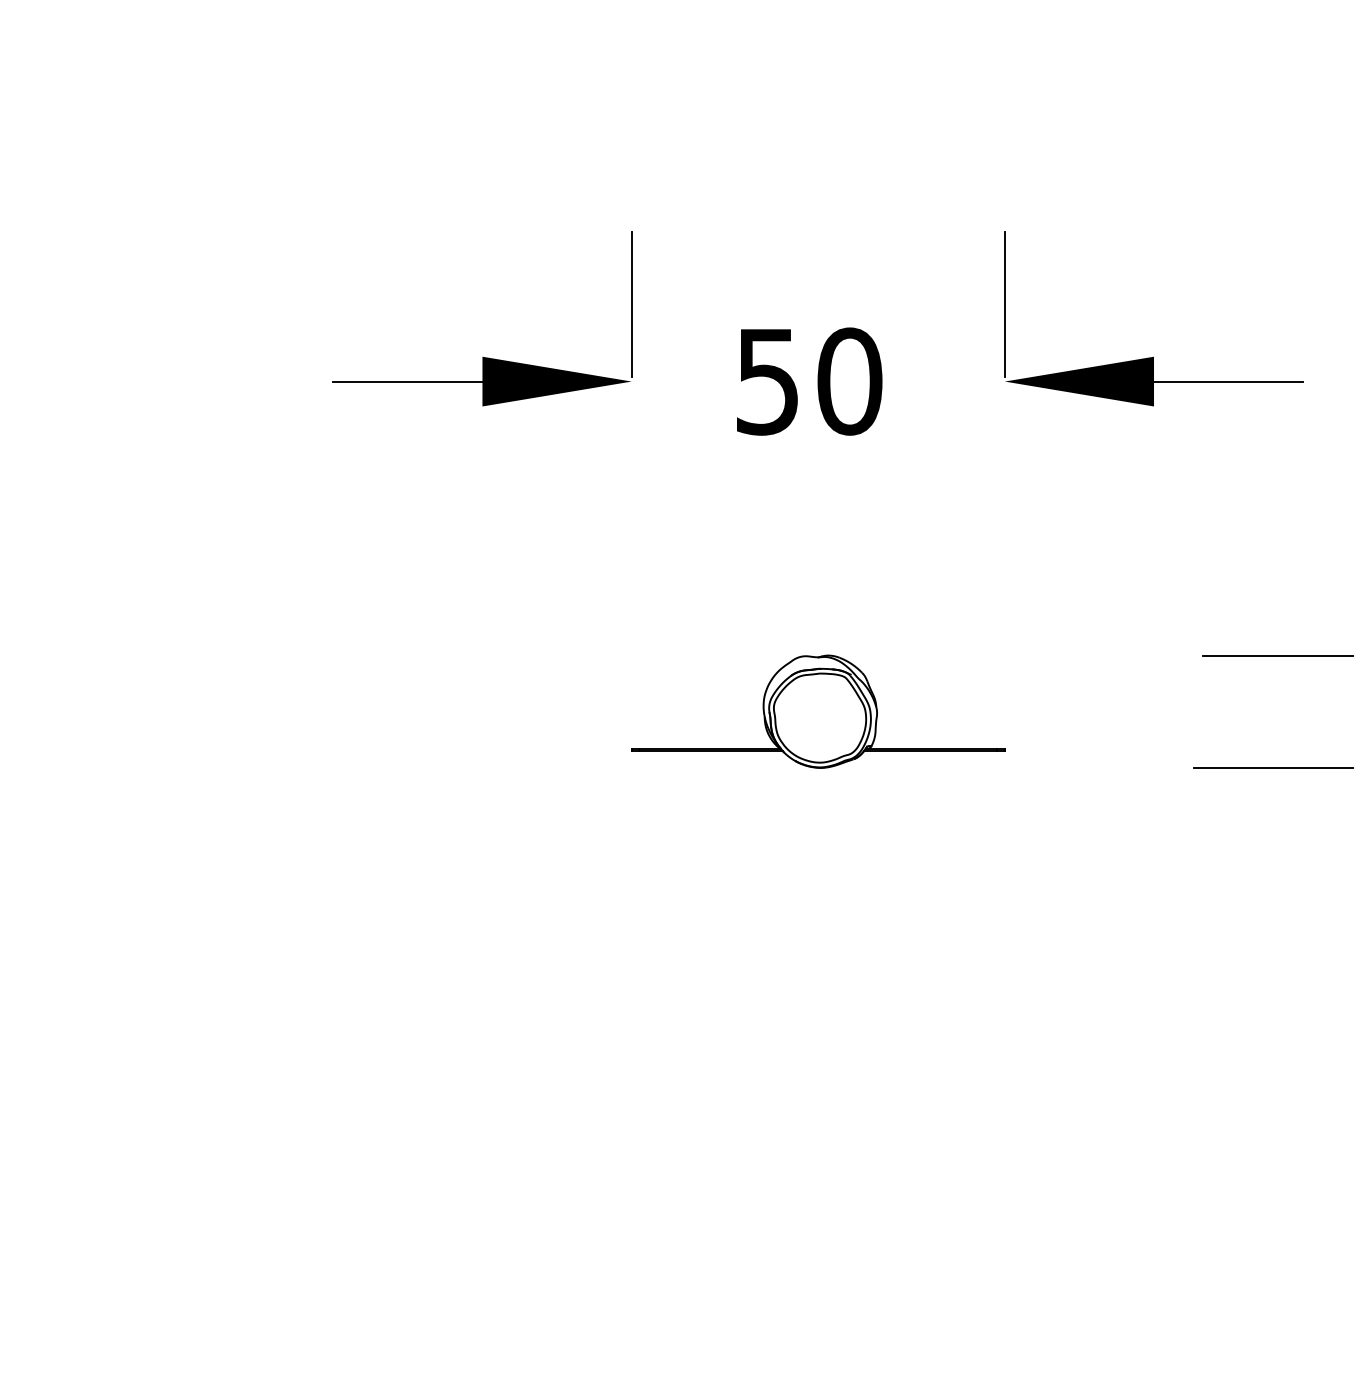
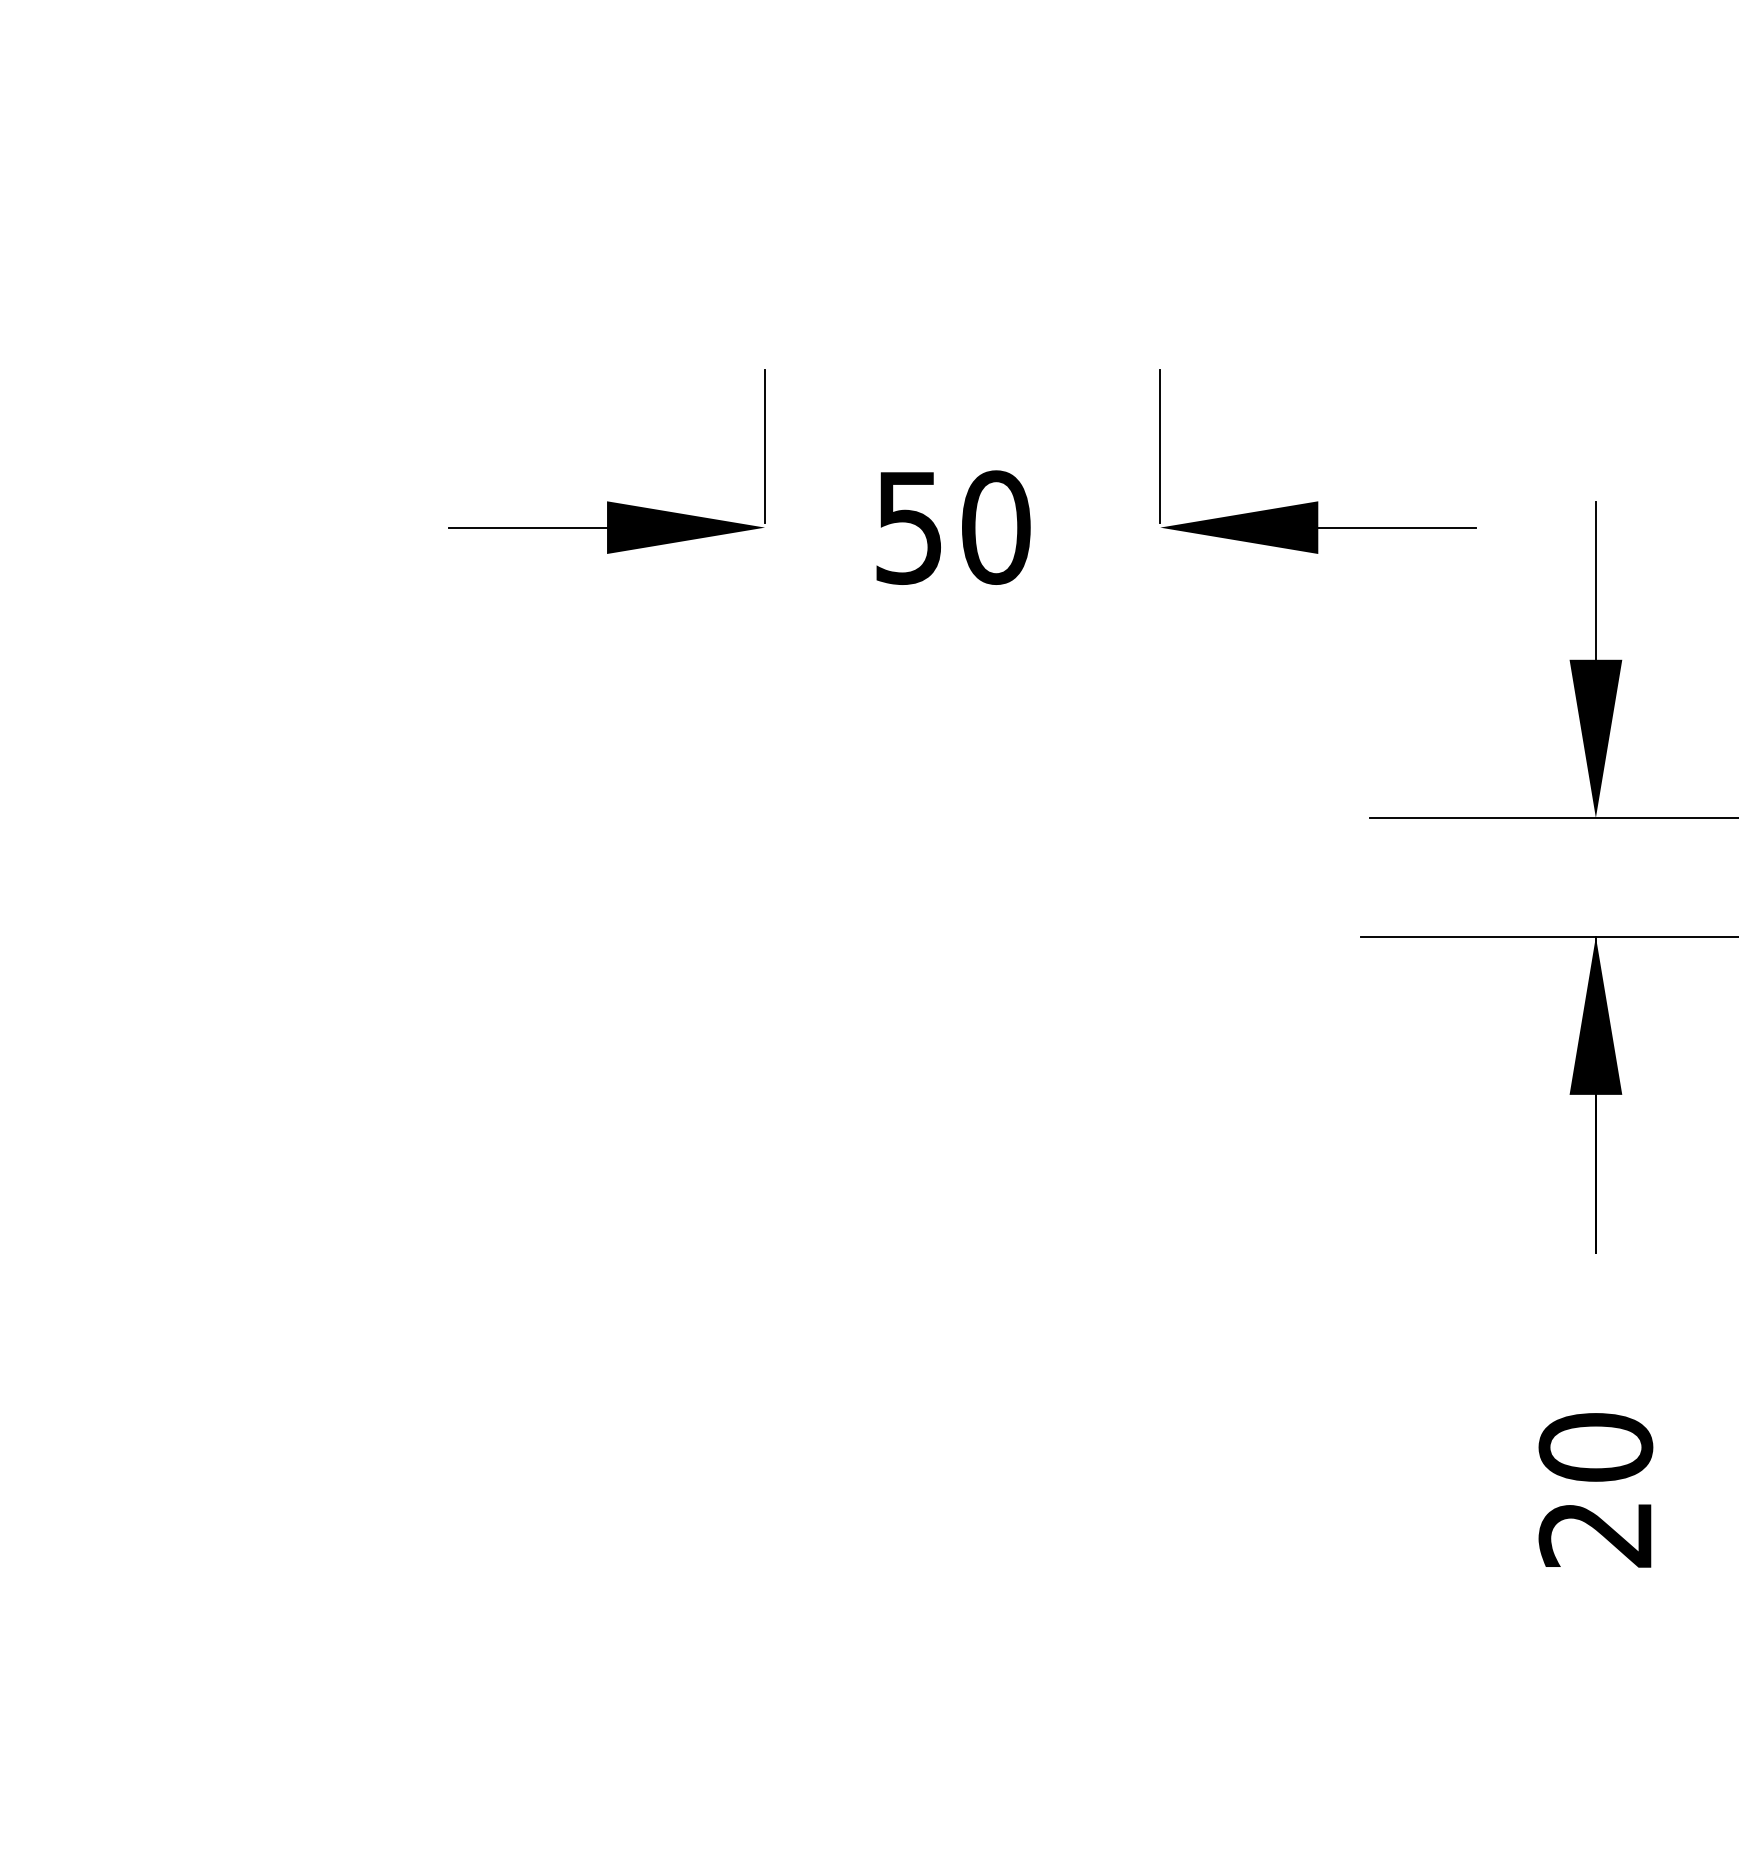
part: (818, 710) -> (962, 876), removed

